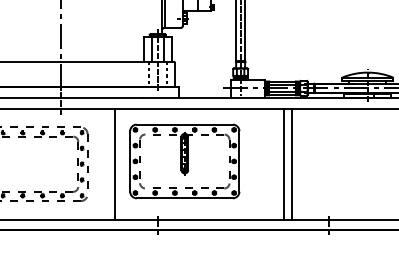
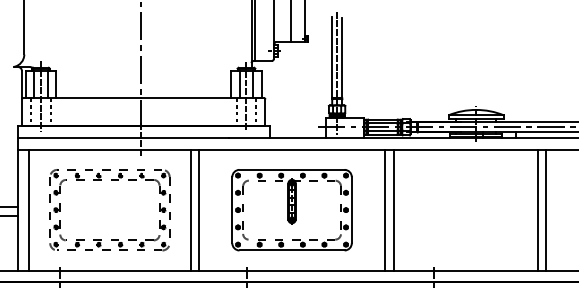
part: (184, 161) -> (291, 210), moved
line: (106, 163) -> (190, 209), added

